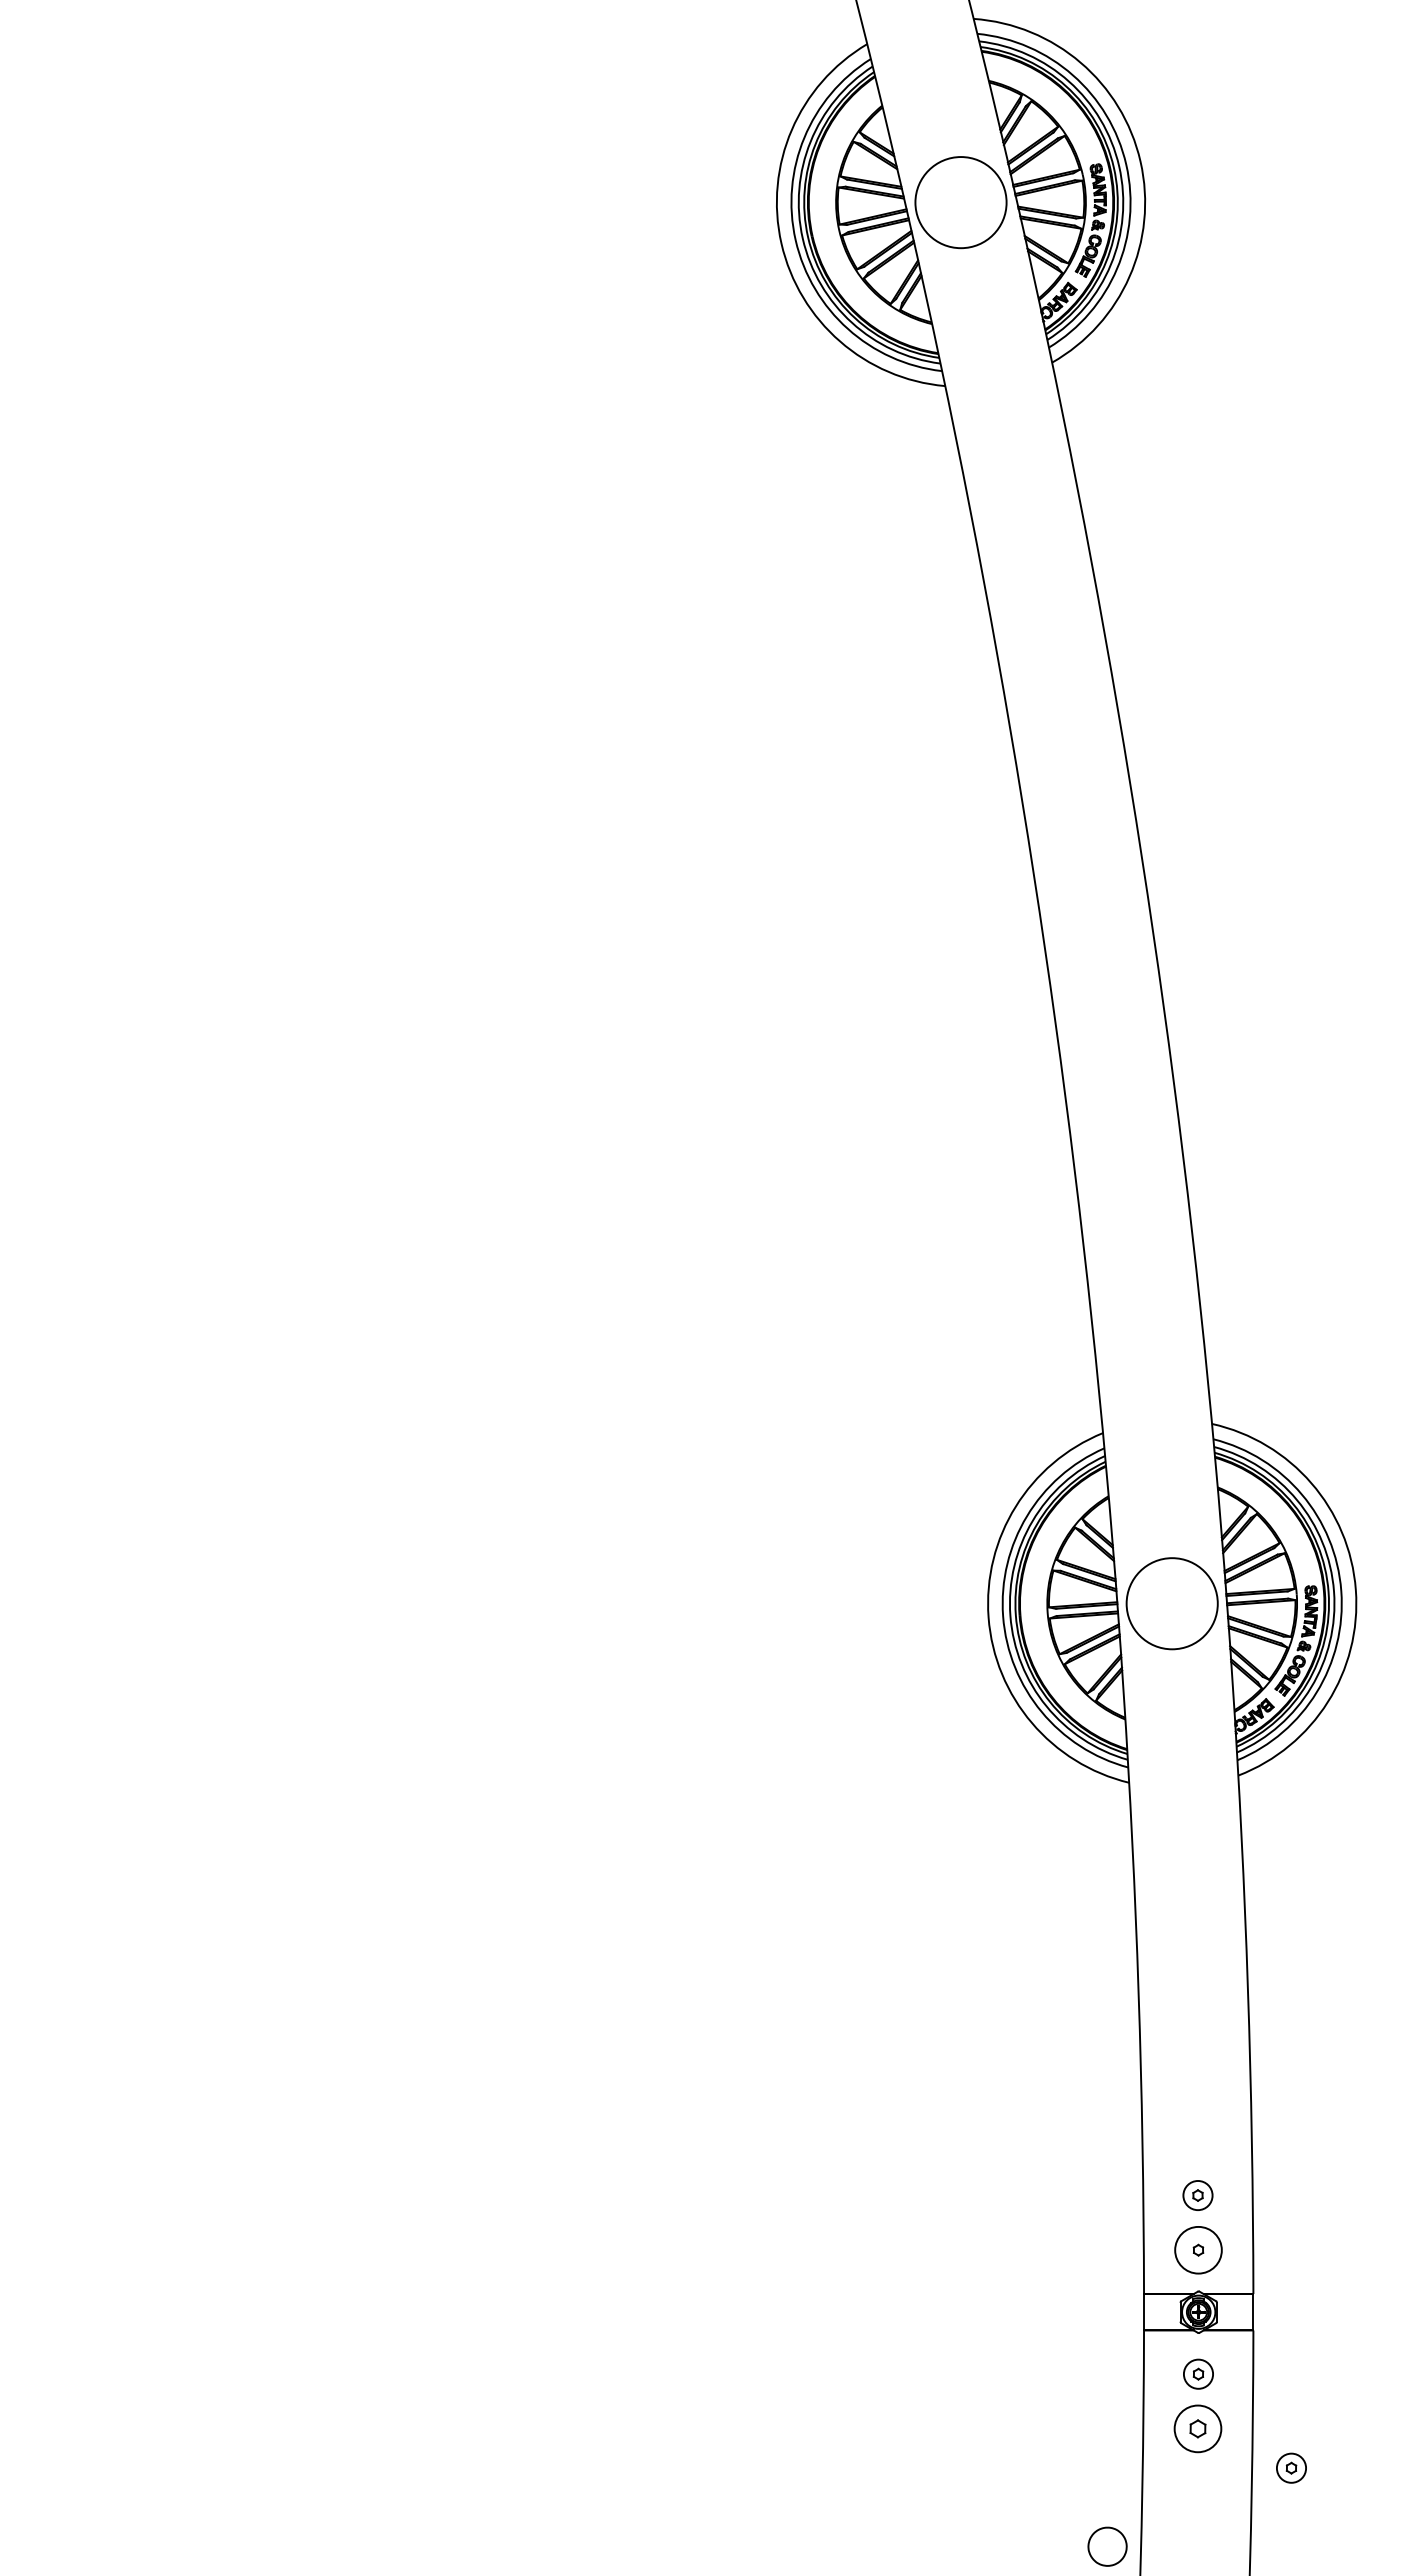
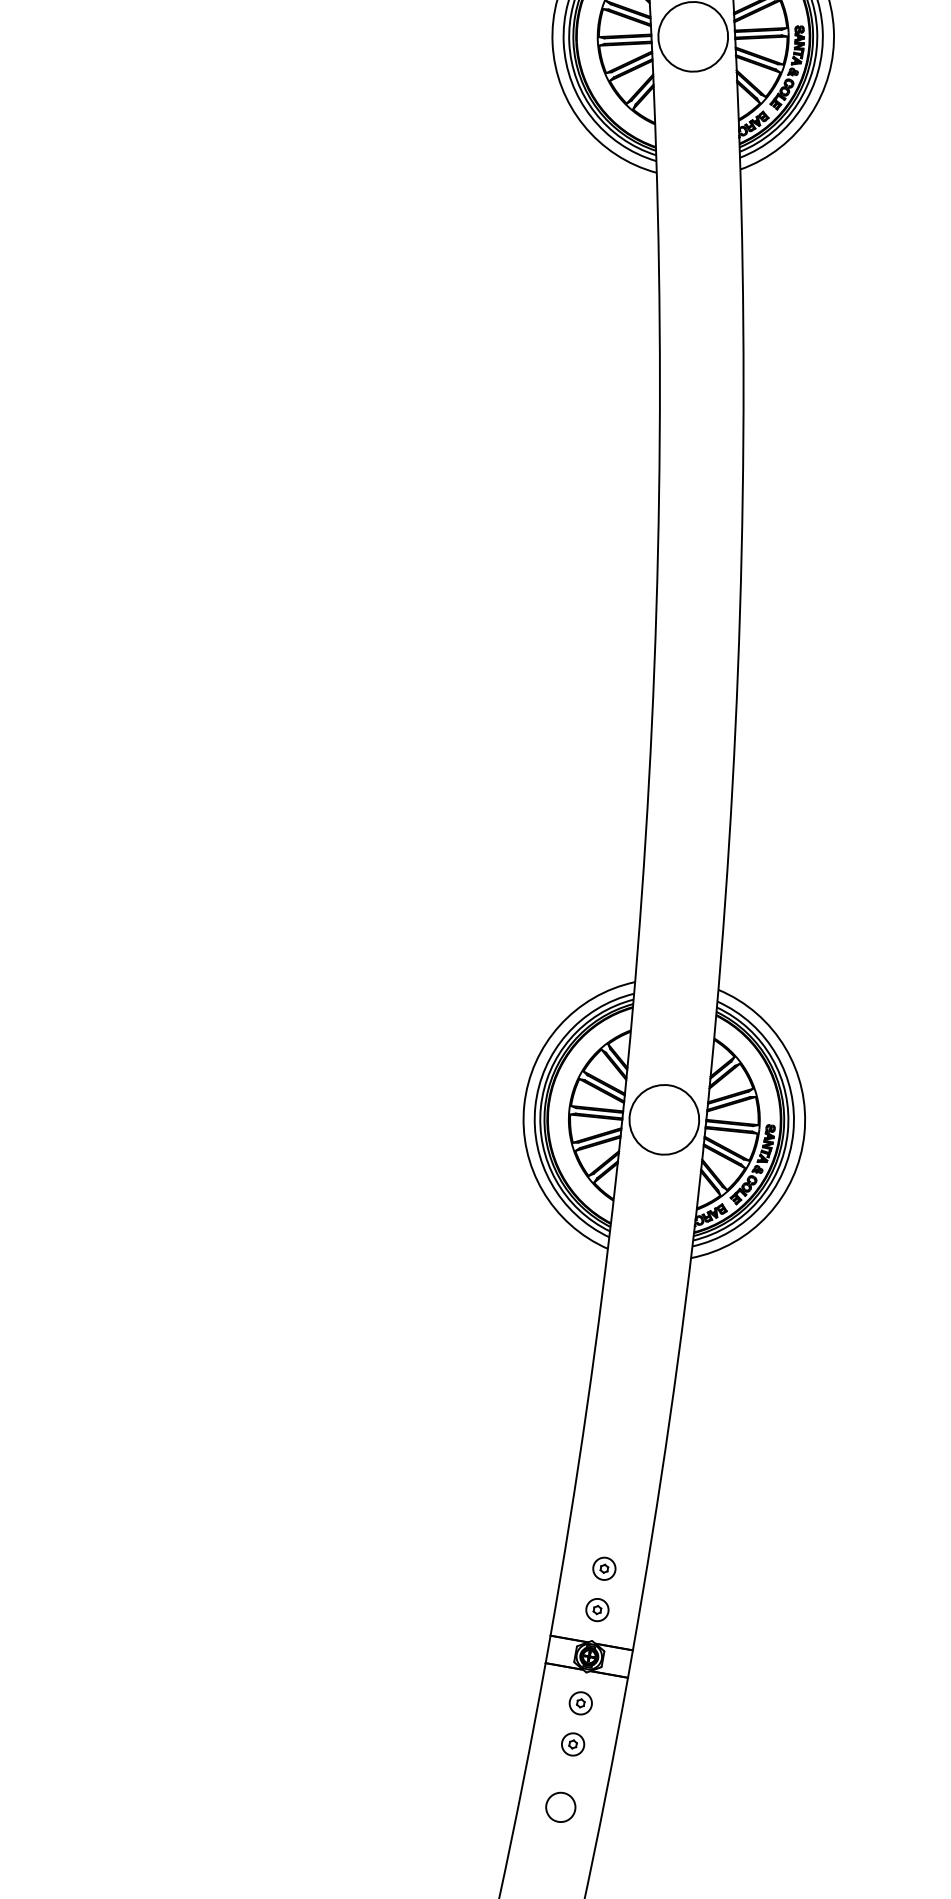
circle: (1198, 2249) -> (597, 1609), size x0.62
part: (1197, 2428) -> (572, 1744), size x0.62
part: (1291, 2467) -> (638, 1786), removed
part: (1107, 2546) -> (560, 1807), moved

